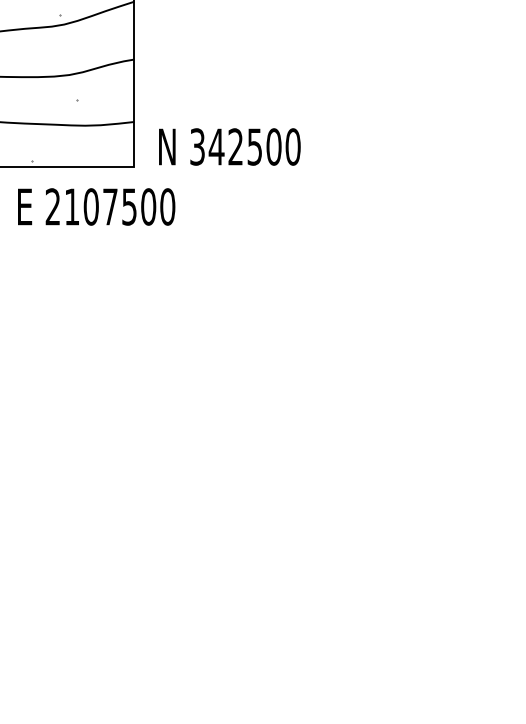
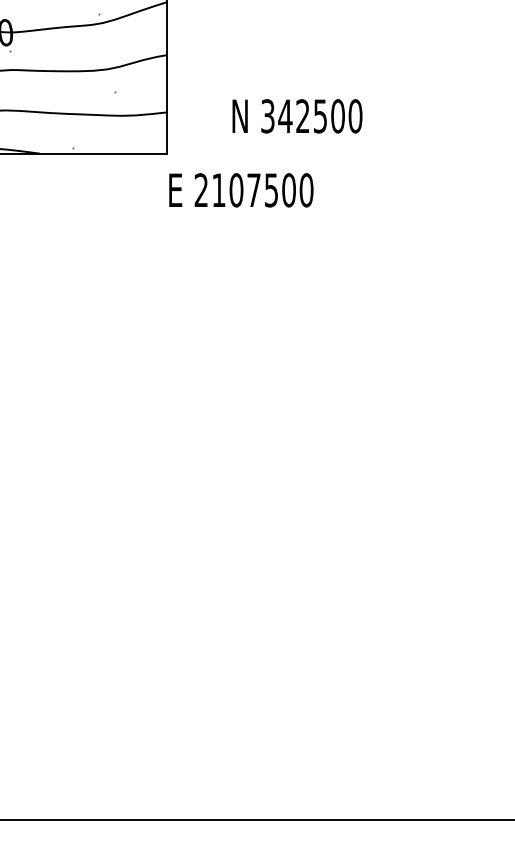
text: (229, 147) -> (297, 116), moved
text: (96, 207) -> (241, 190), moved

